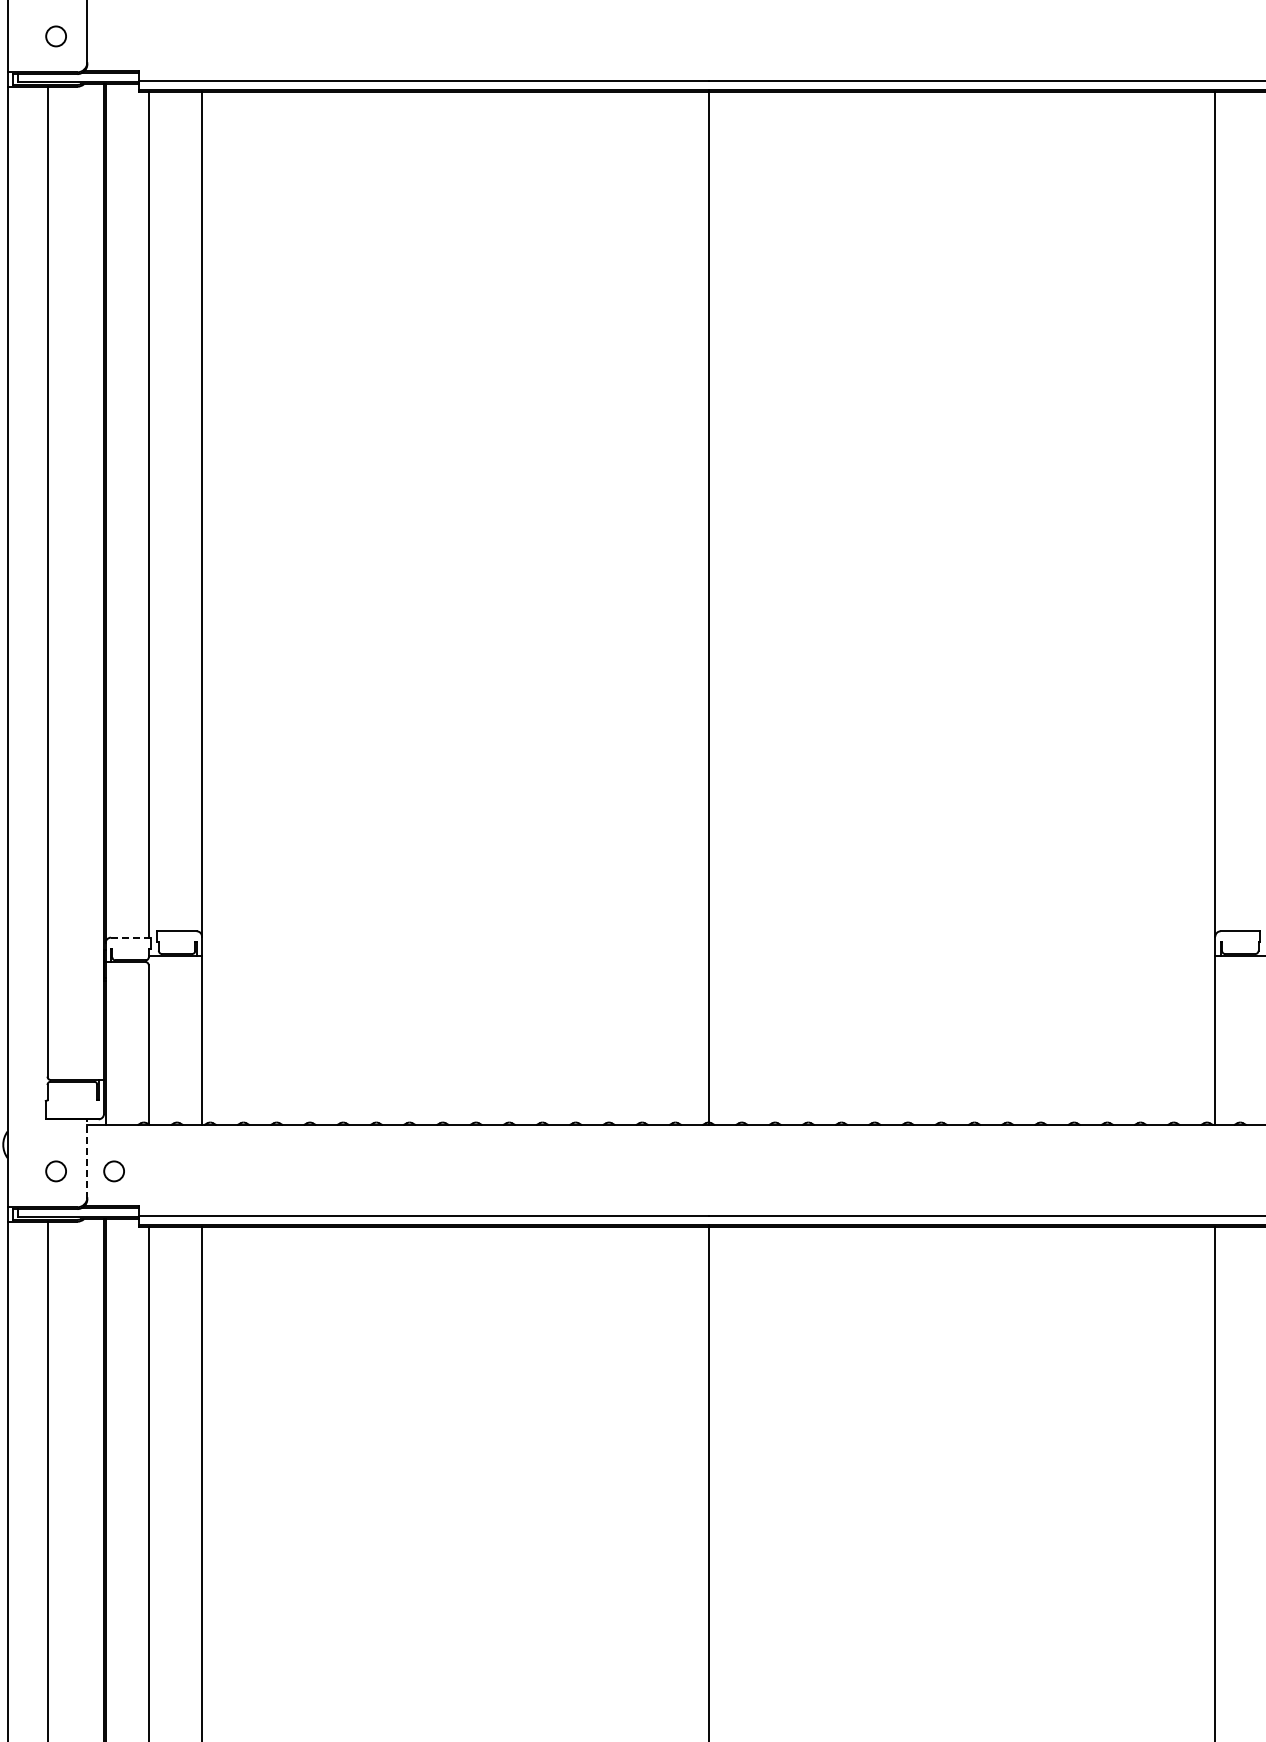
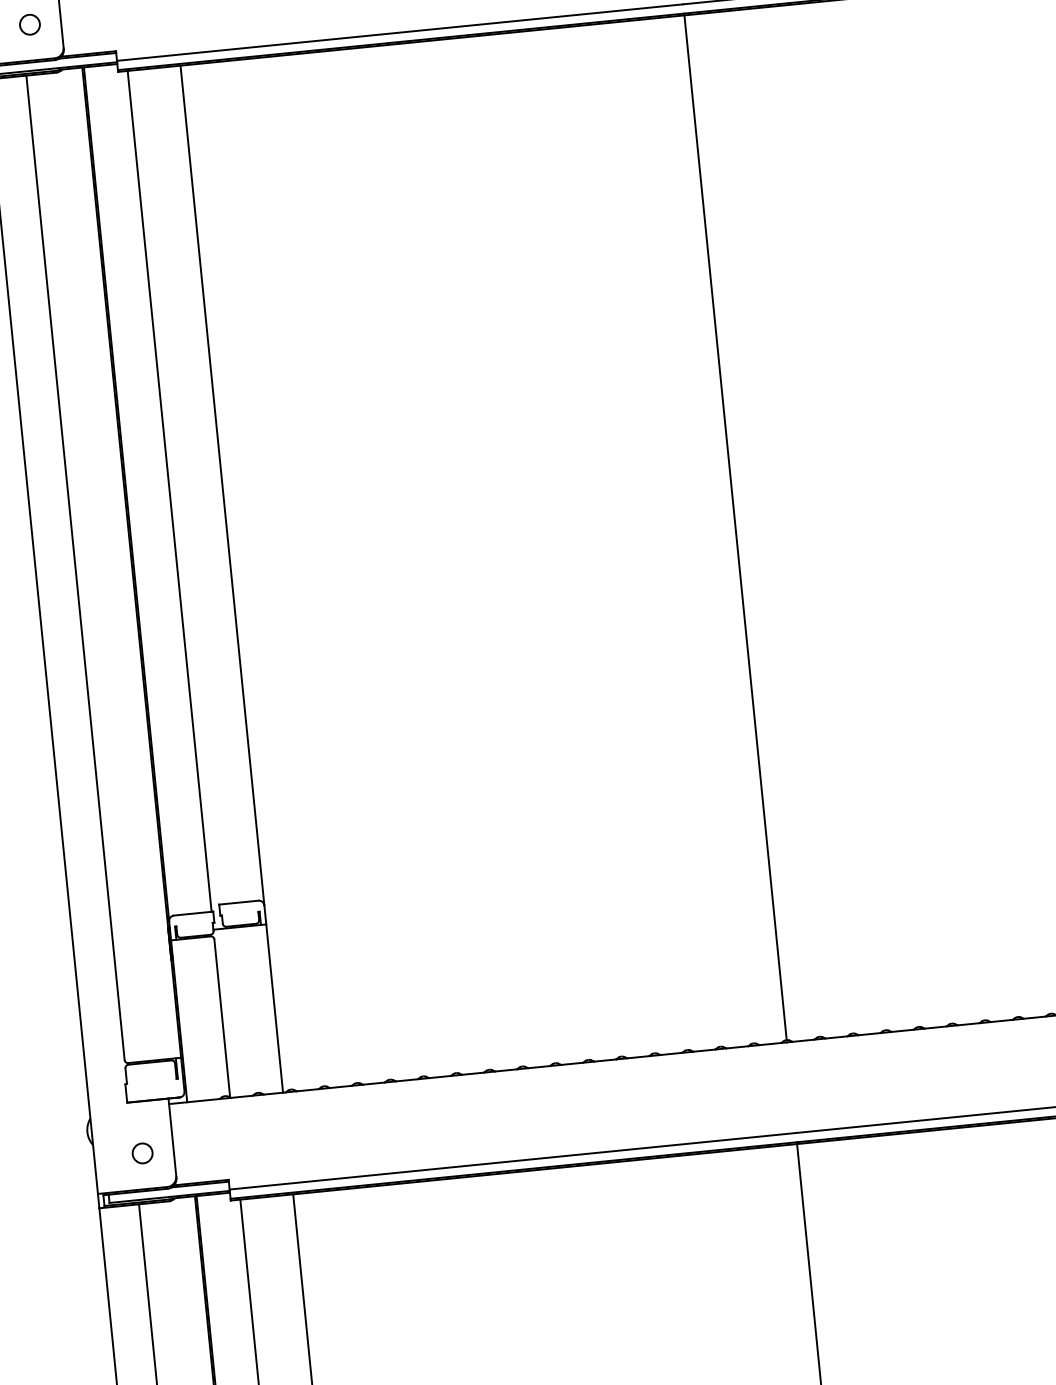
line: (130, 937) -> (193, 913), dashed -> solid
line: (87, 1159) -> (172, 1138), dashed -> solid
circle: (113, 1171) -> (199, 1147), removed

